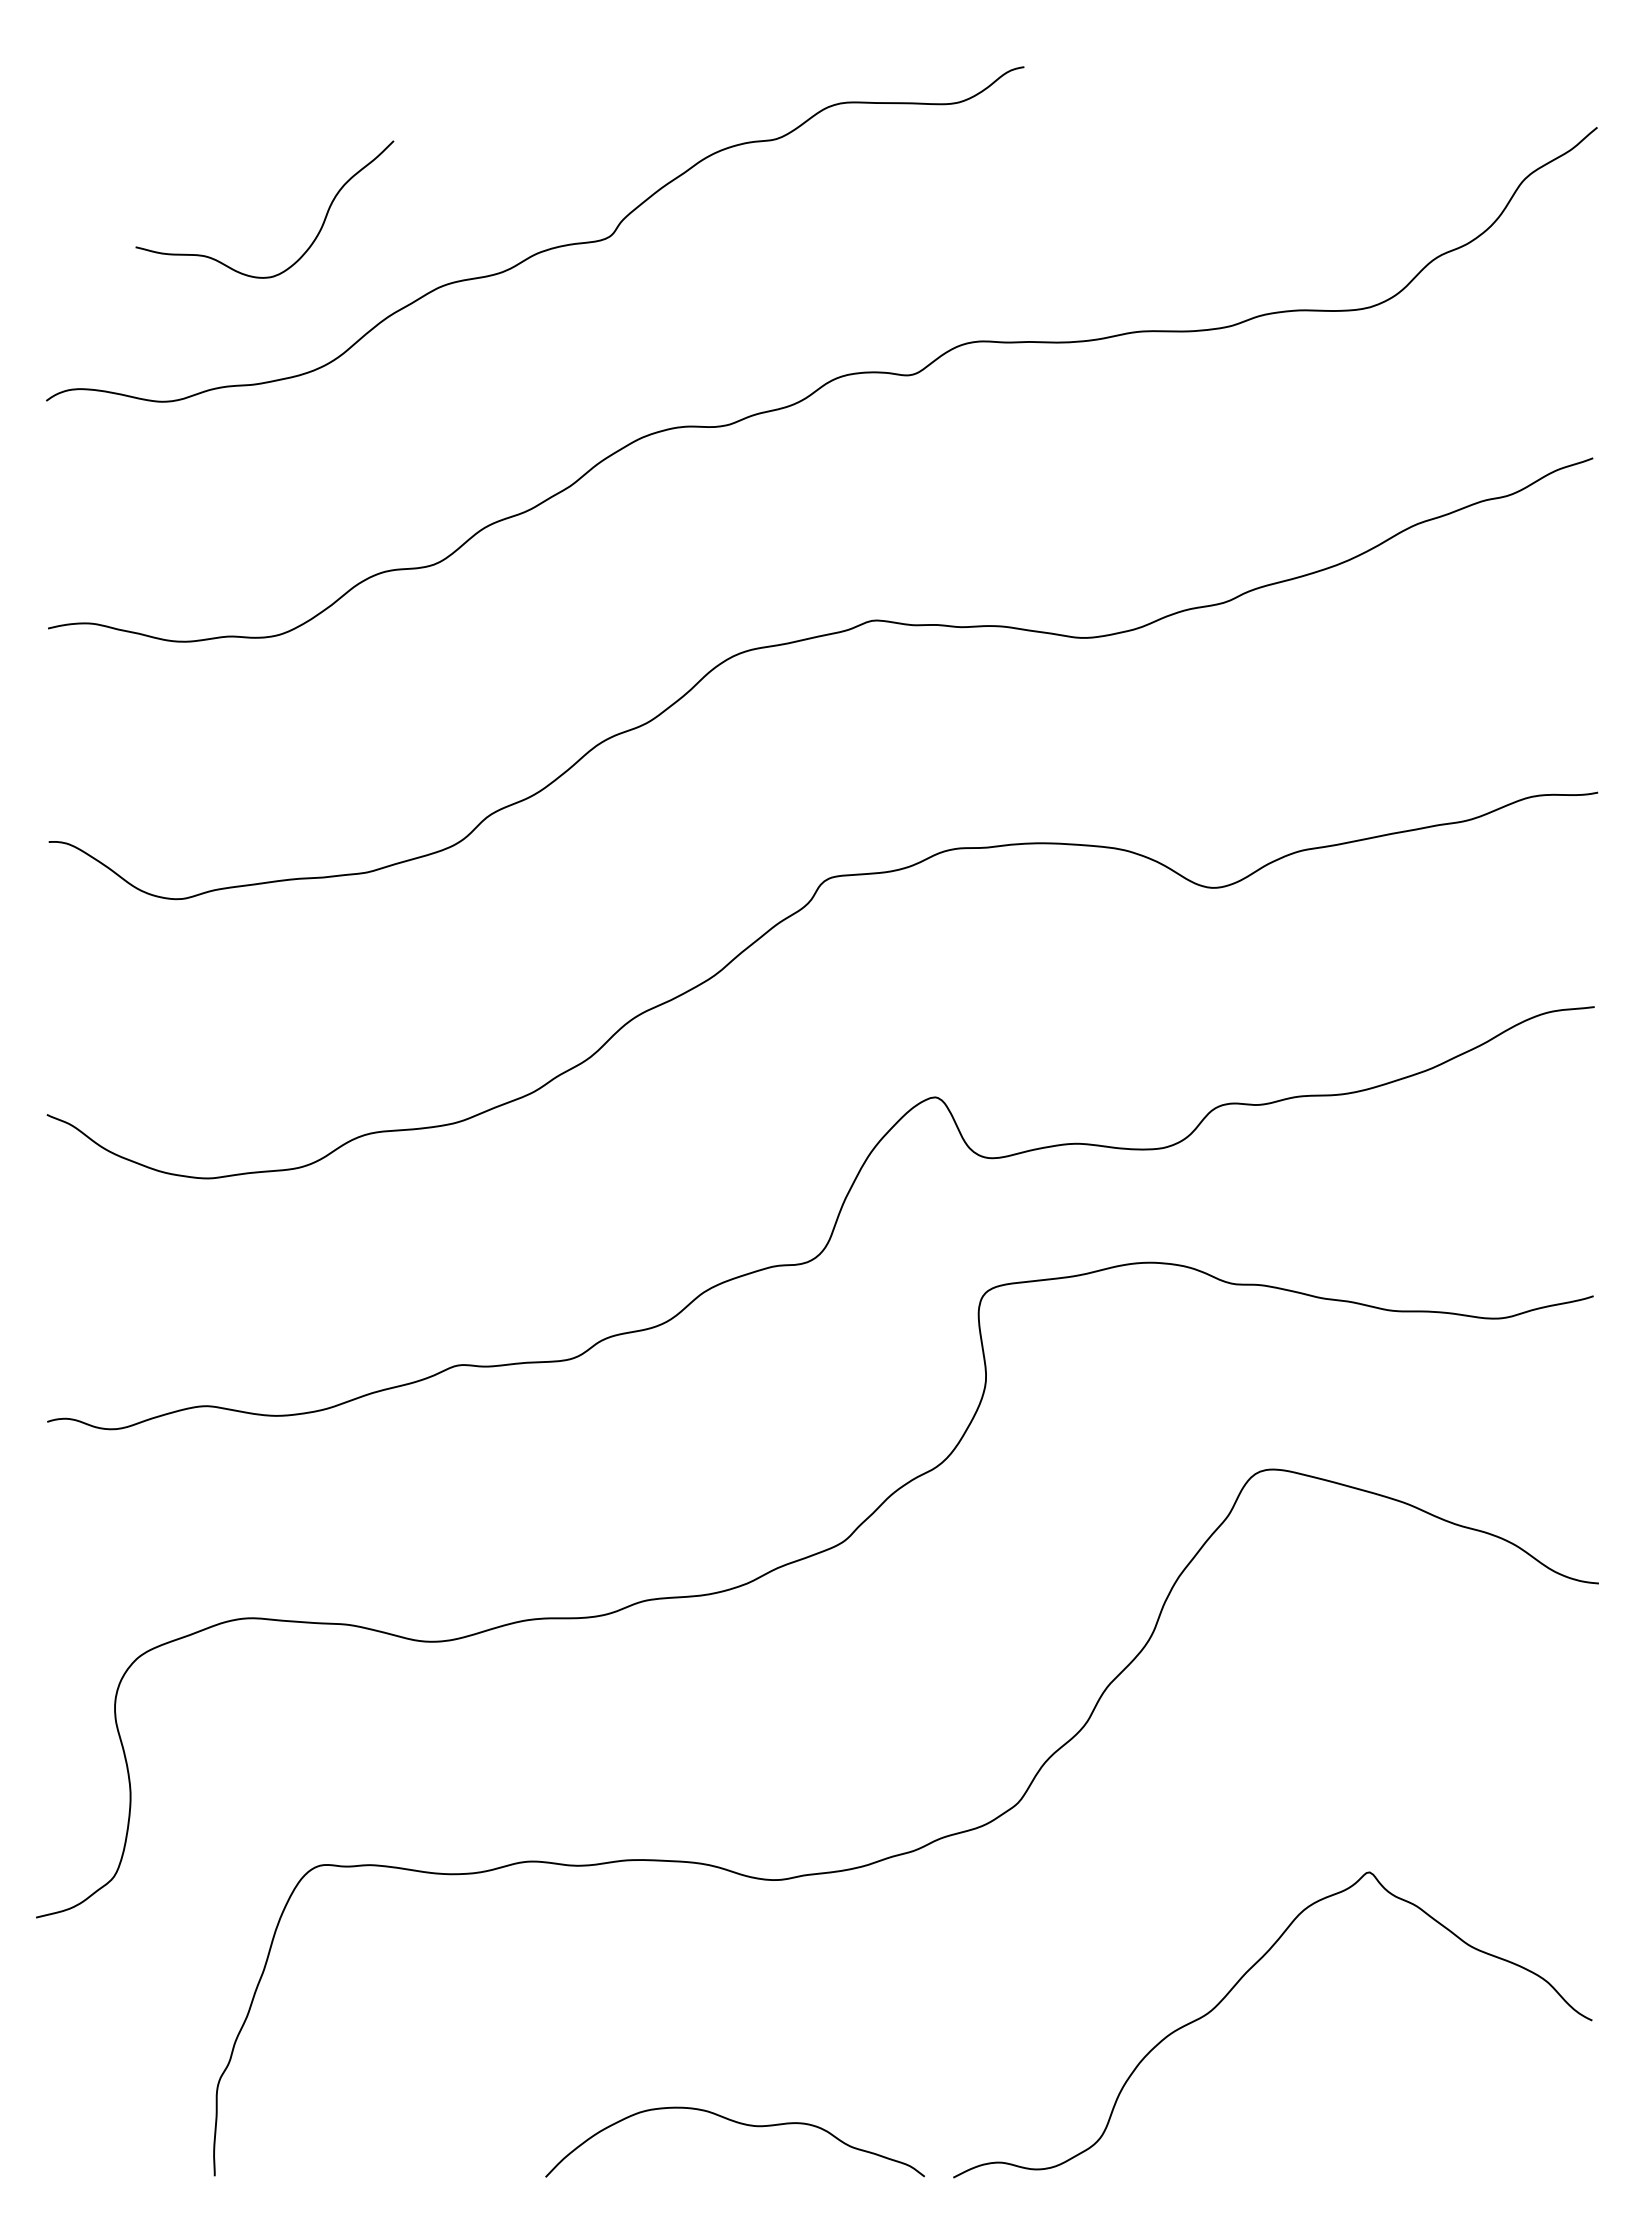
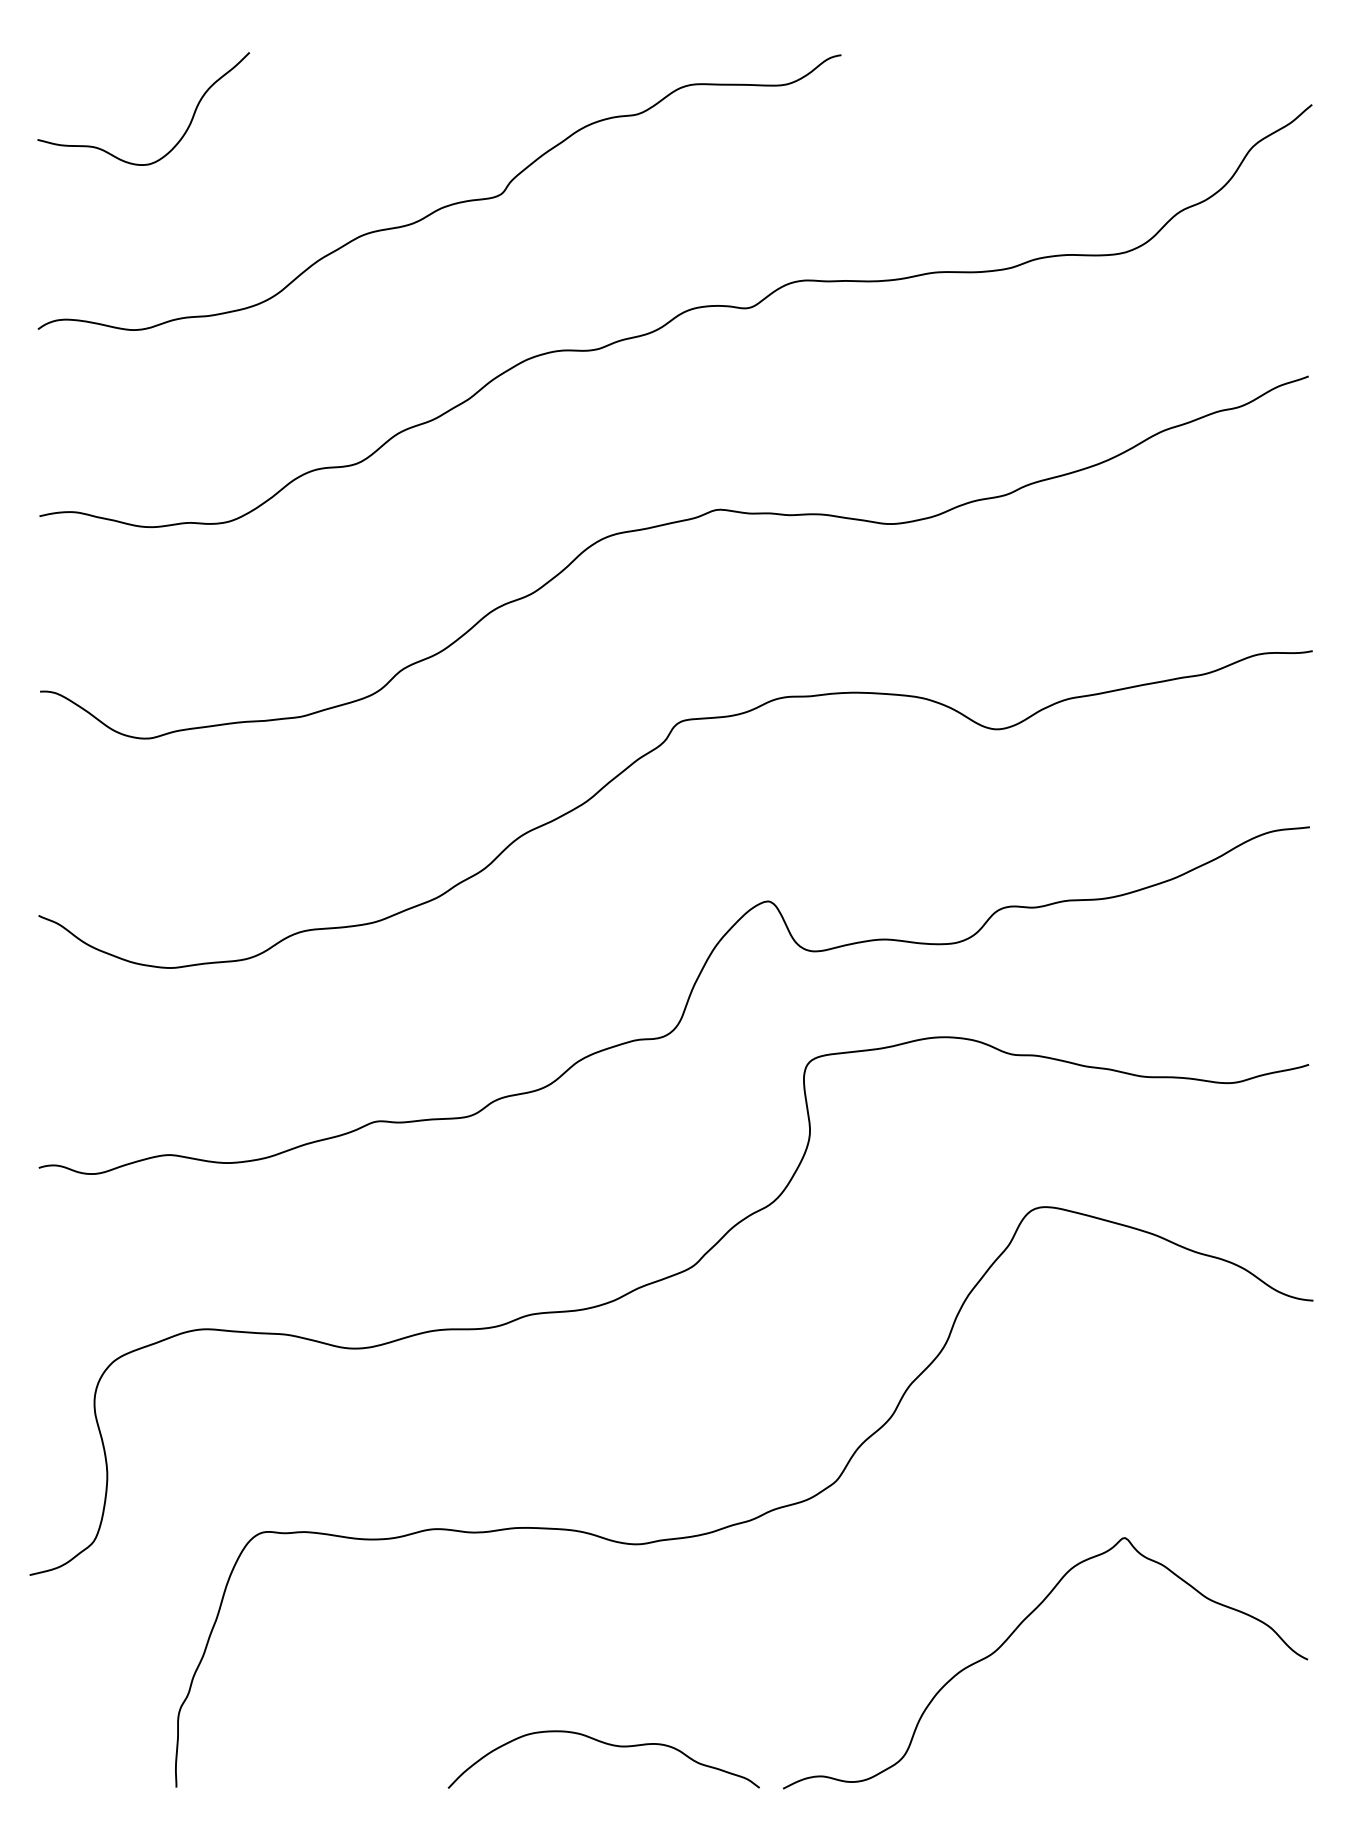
curve: (309, 245) -> (180, 138), moved

